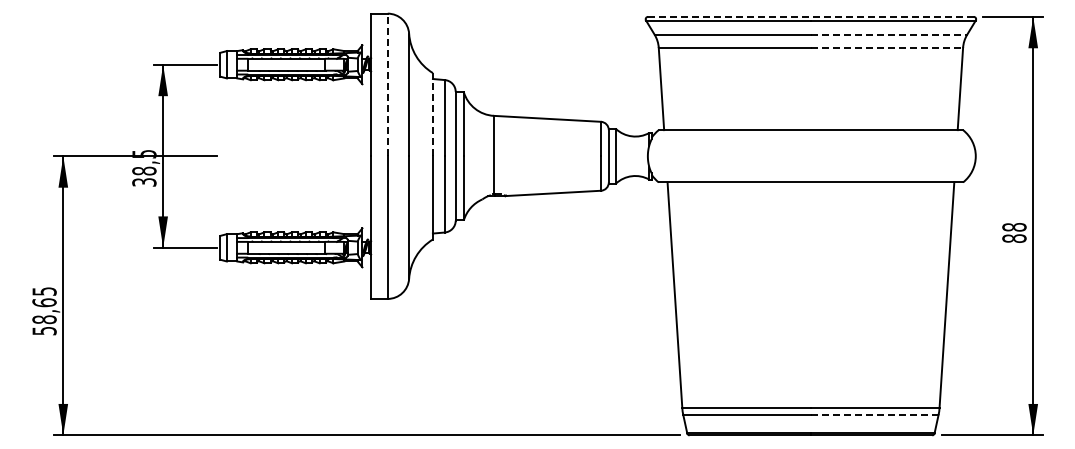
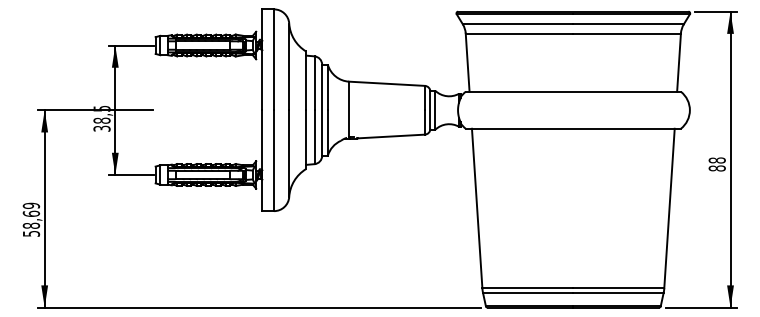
line: (810, 16) -> (573, 11), dashed -> solid
line: (889, 34) -> (628, 24), dashed -> solid
line: (887, 47) -> (627, 33), dashed -> solid
line: (387, 84) -> (273, 59), dashed -> solid
line: (432, 114) -> (305, 80), dashed -> solid
text: (44, 291) -> (31, 205), 58,65 -> 58,69
line: (874, 415) -> (618, 293), dashed -> solid

